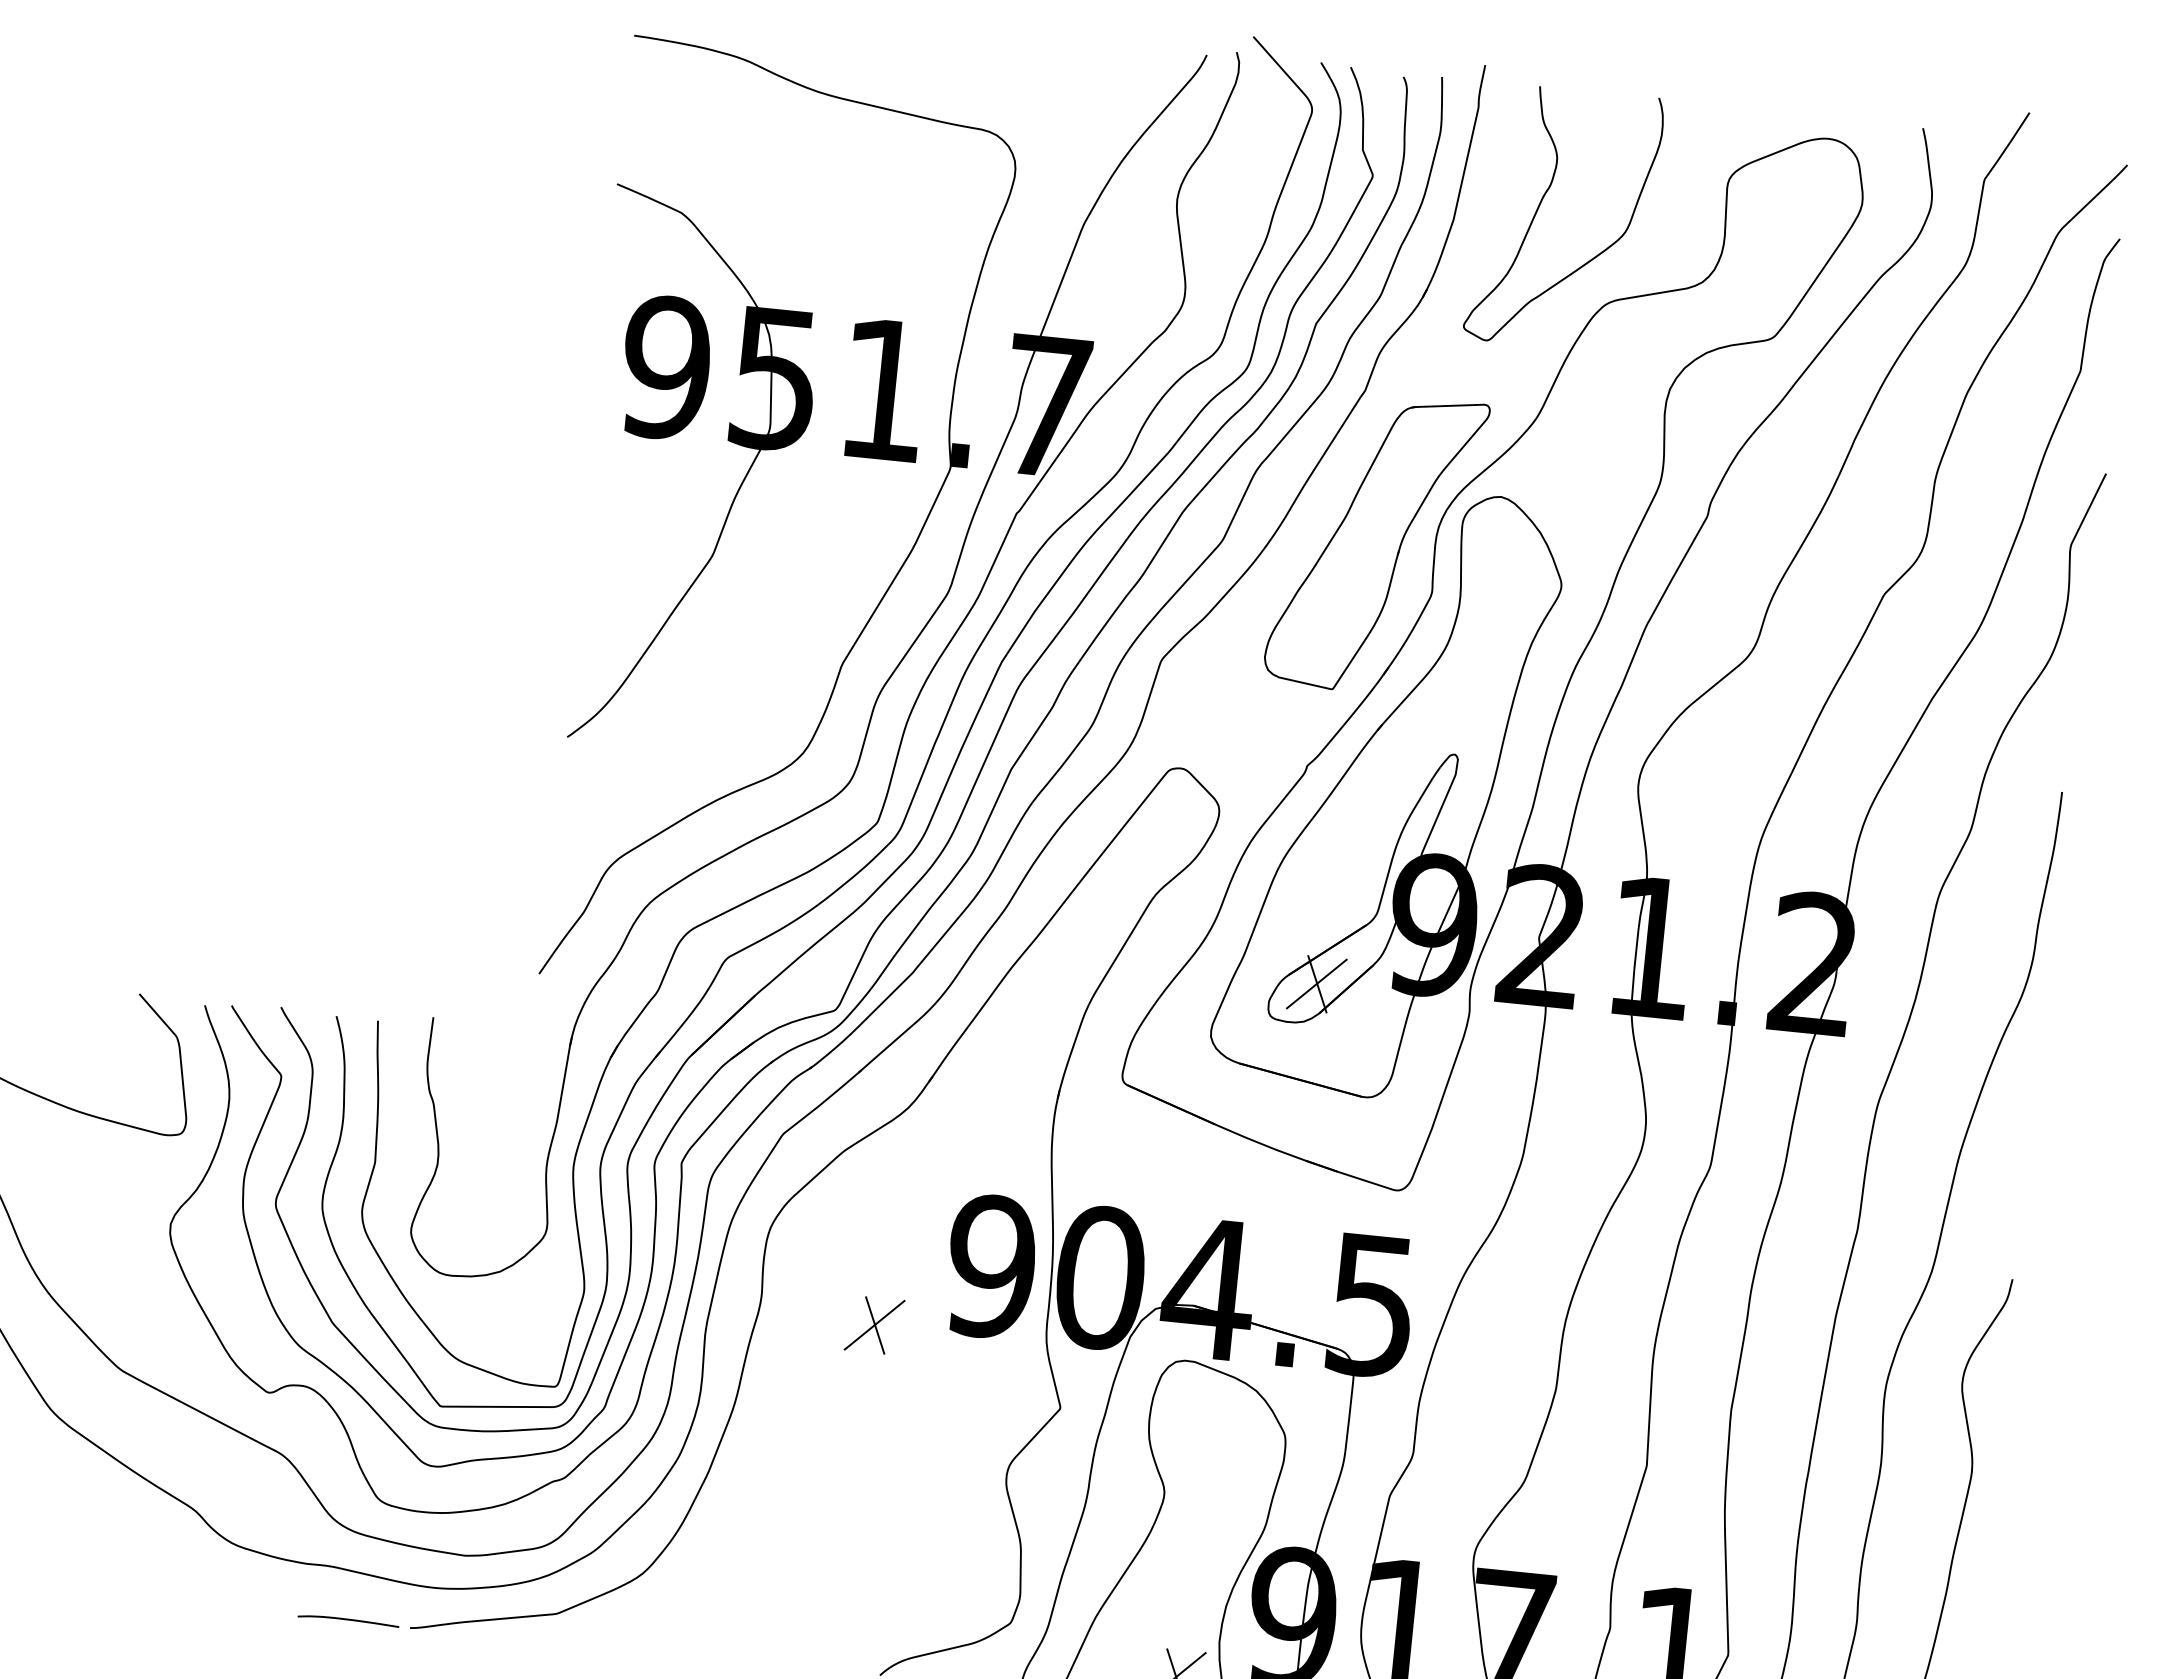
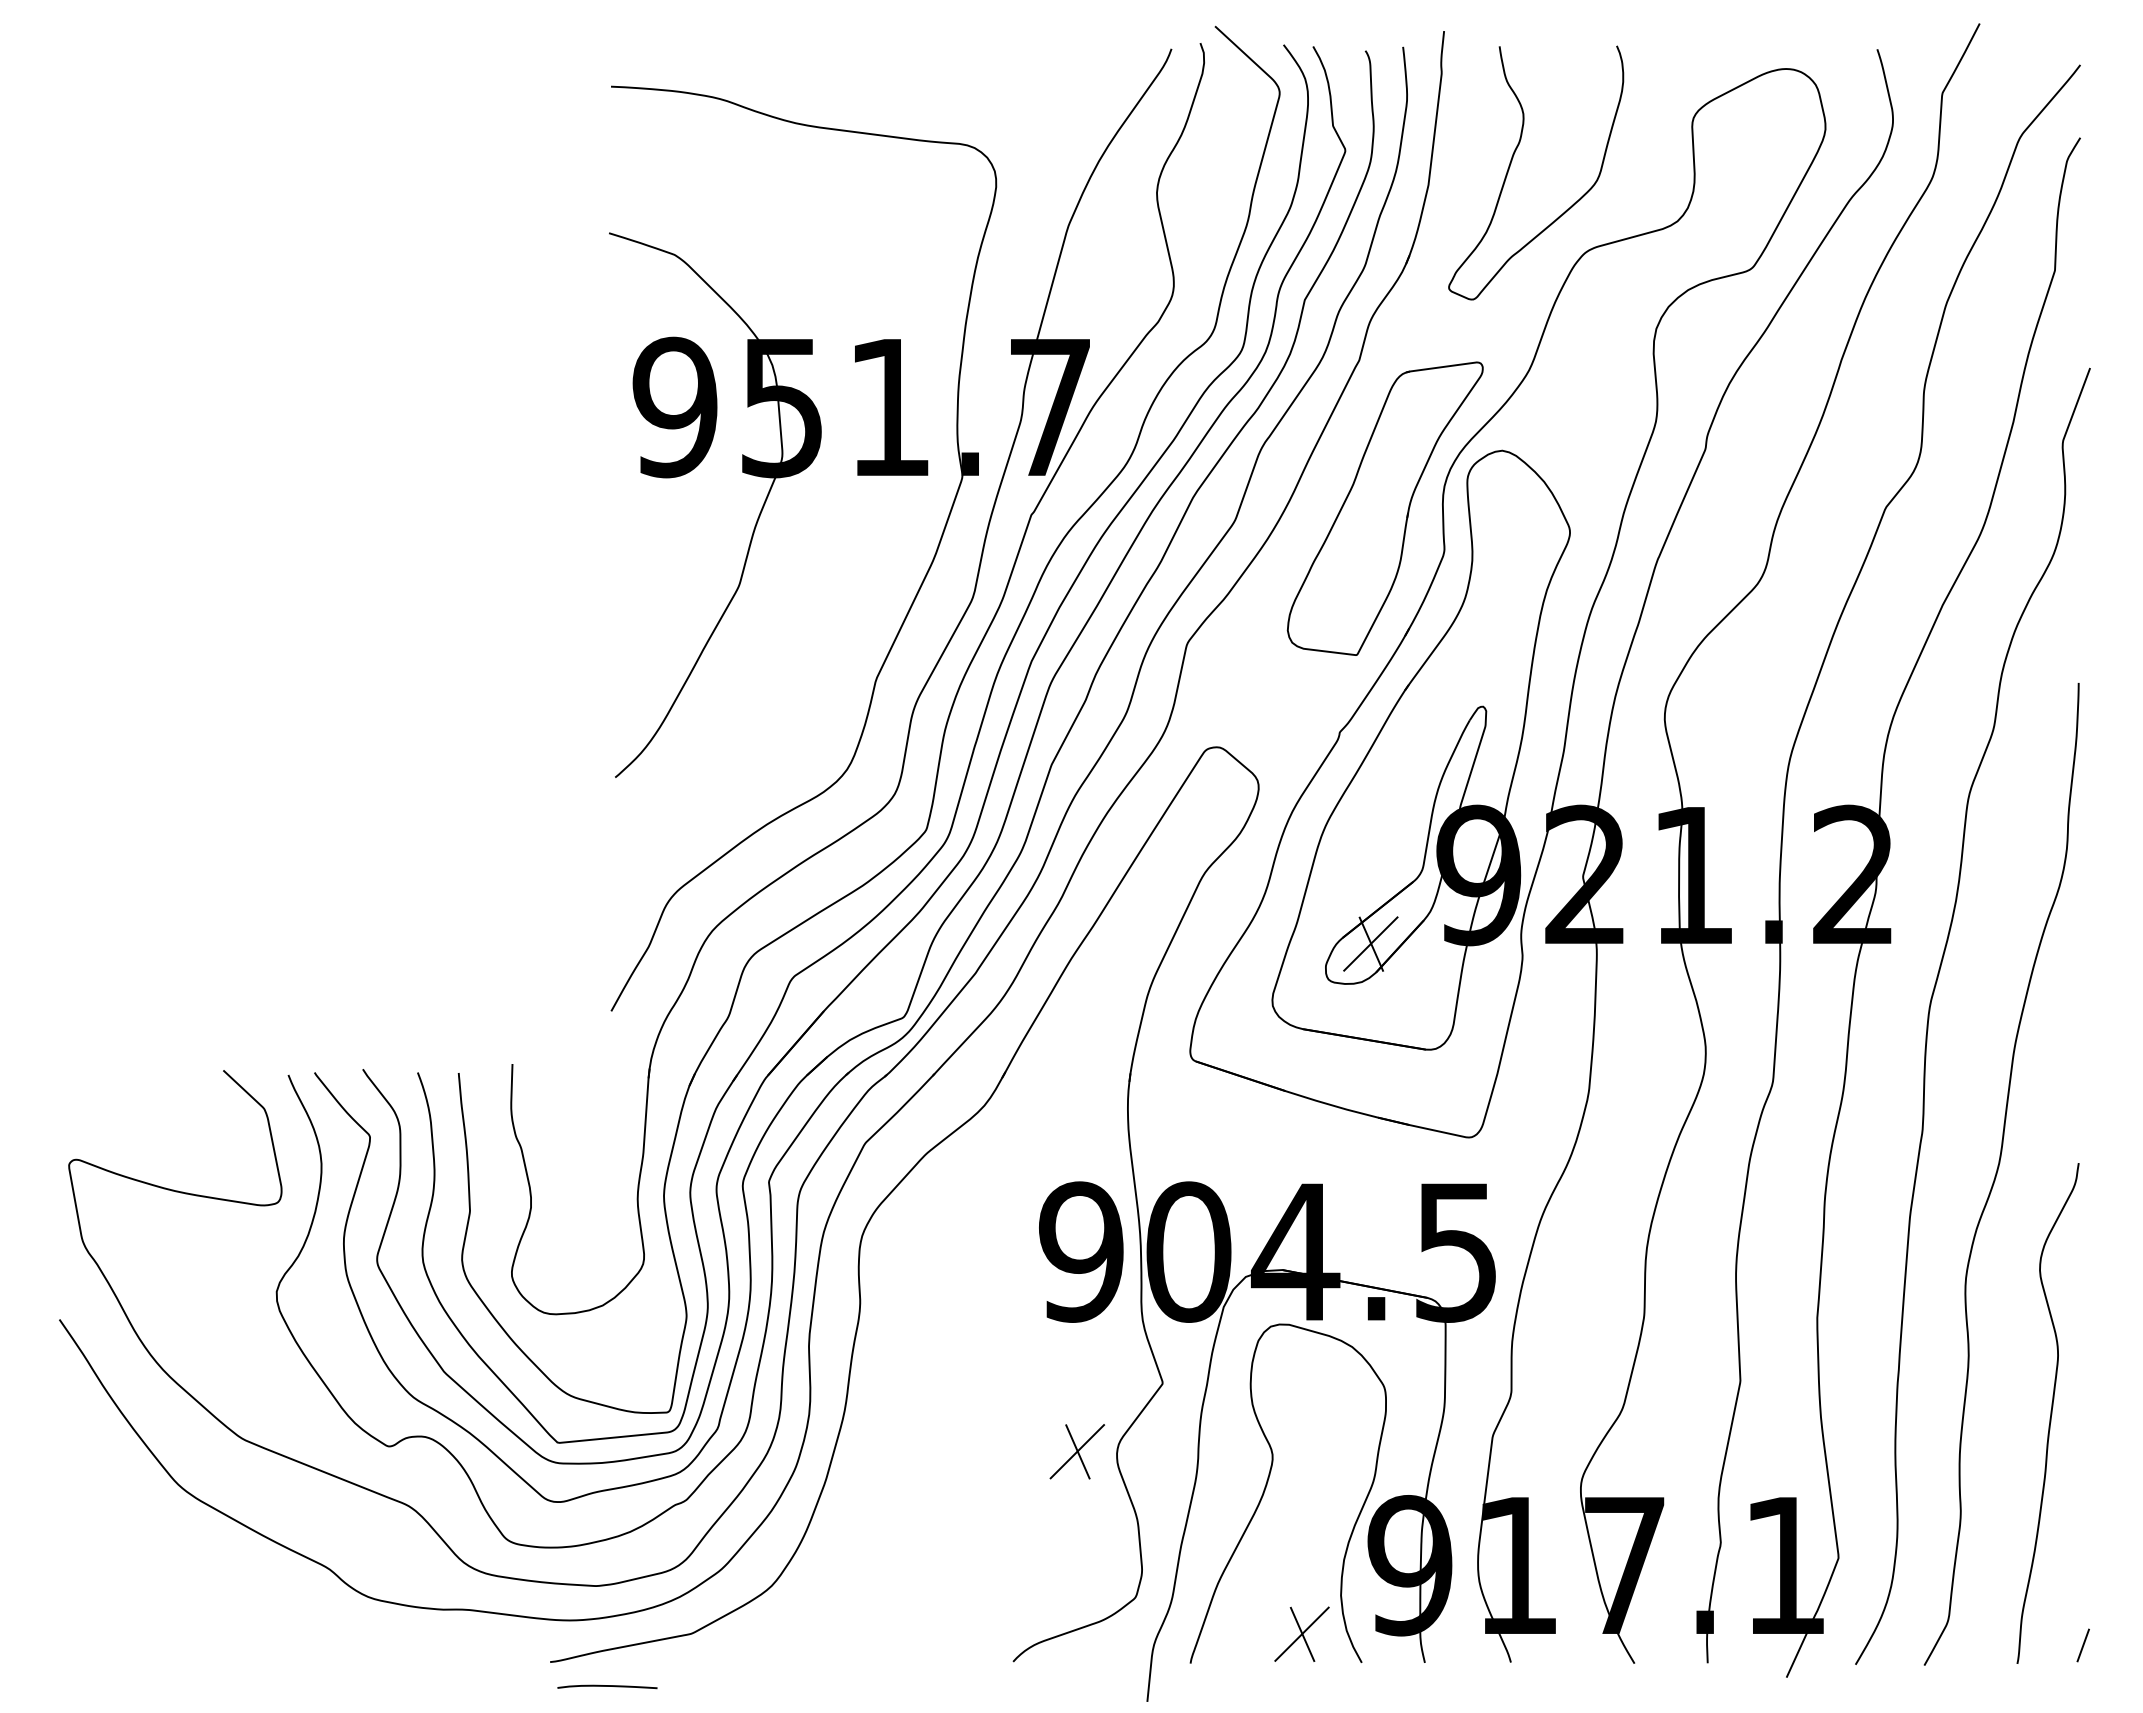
part: (873, 1324) -> (1076, 1451), moved
curve: (348, 1620) -> (607, 1686), moved

